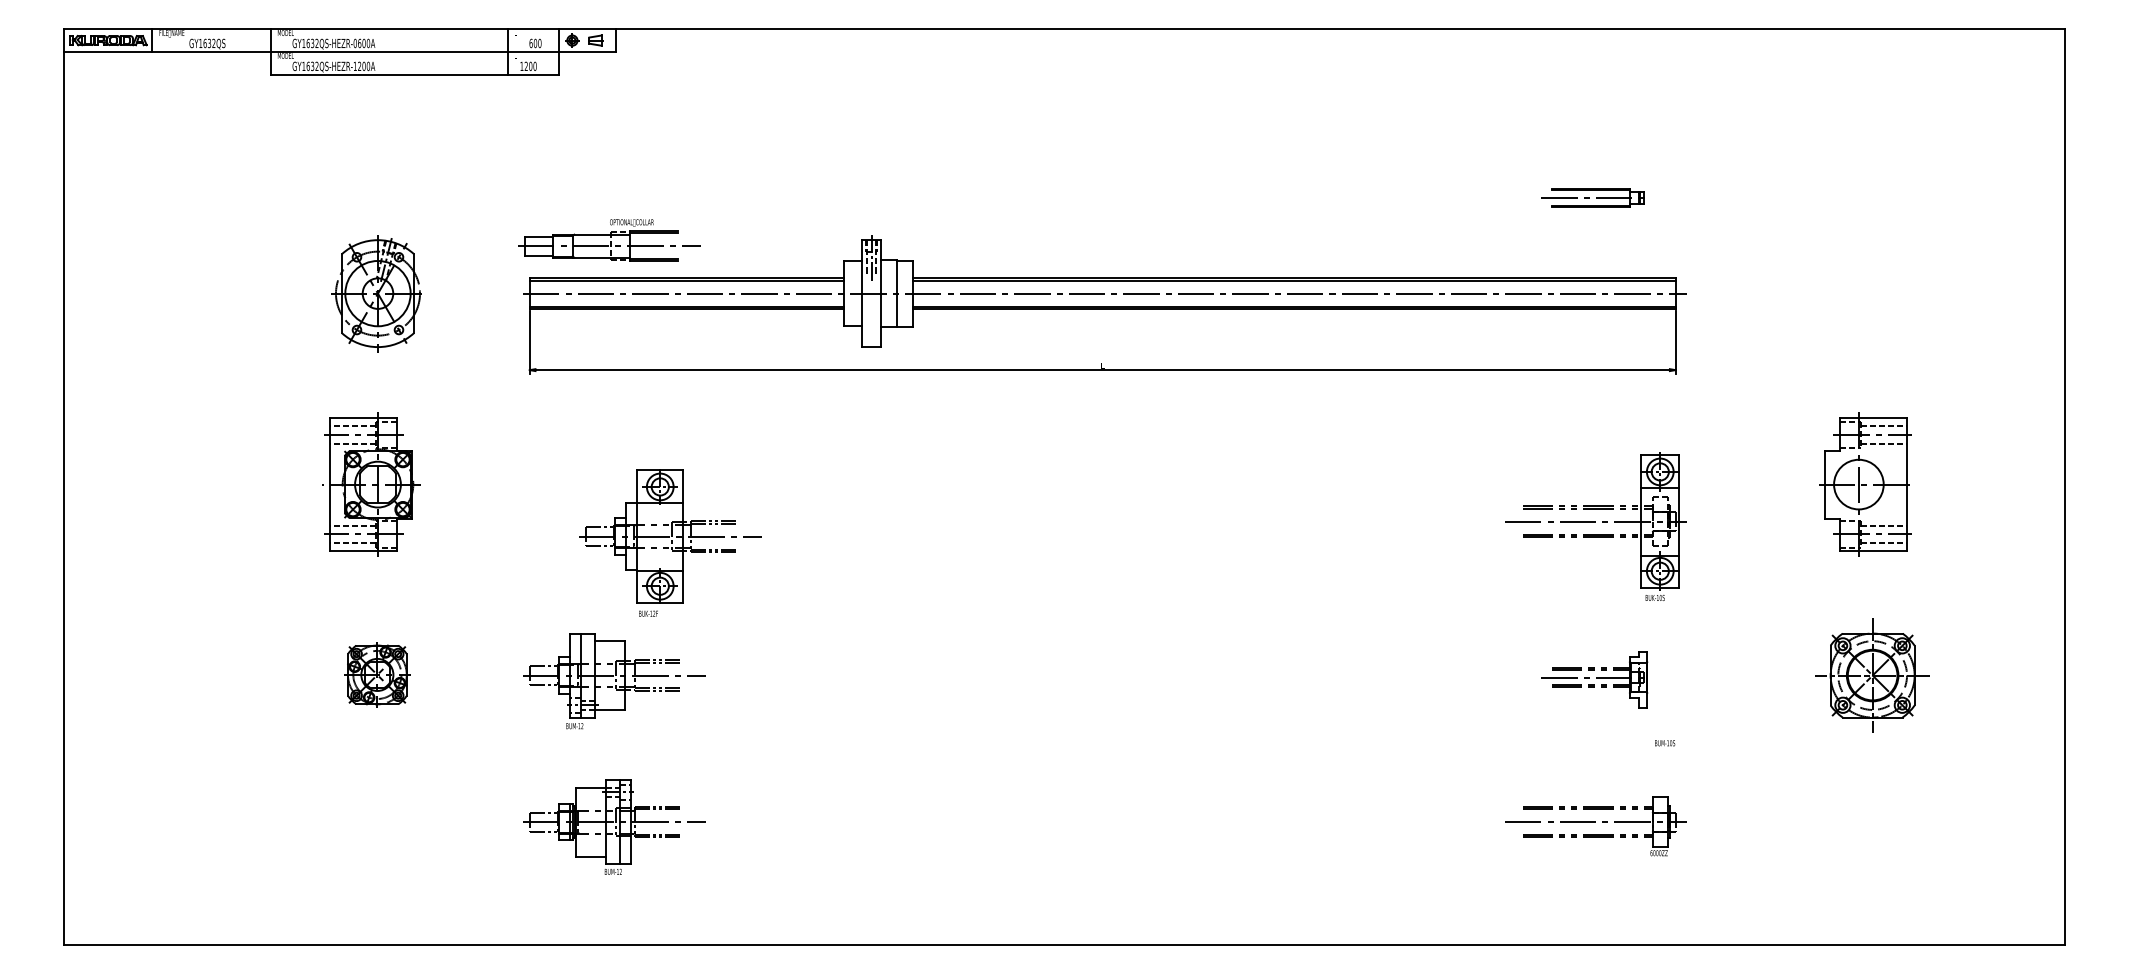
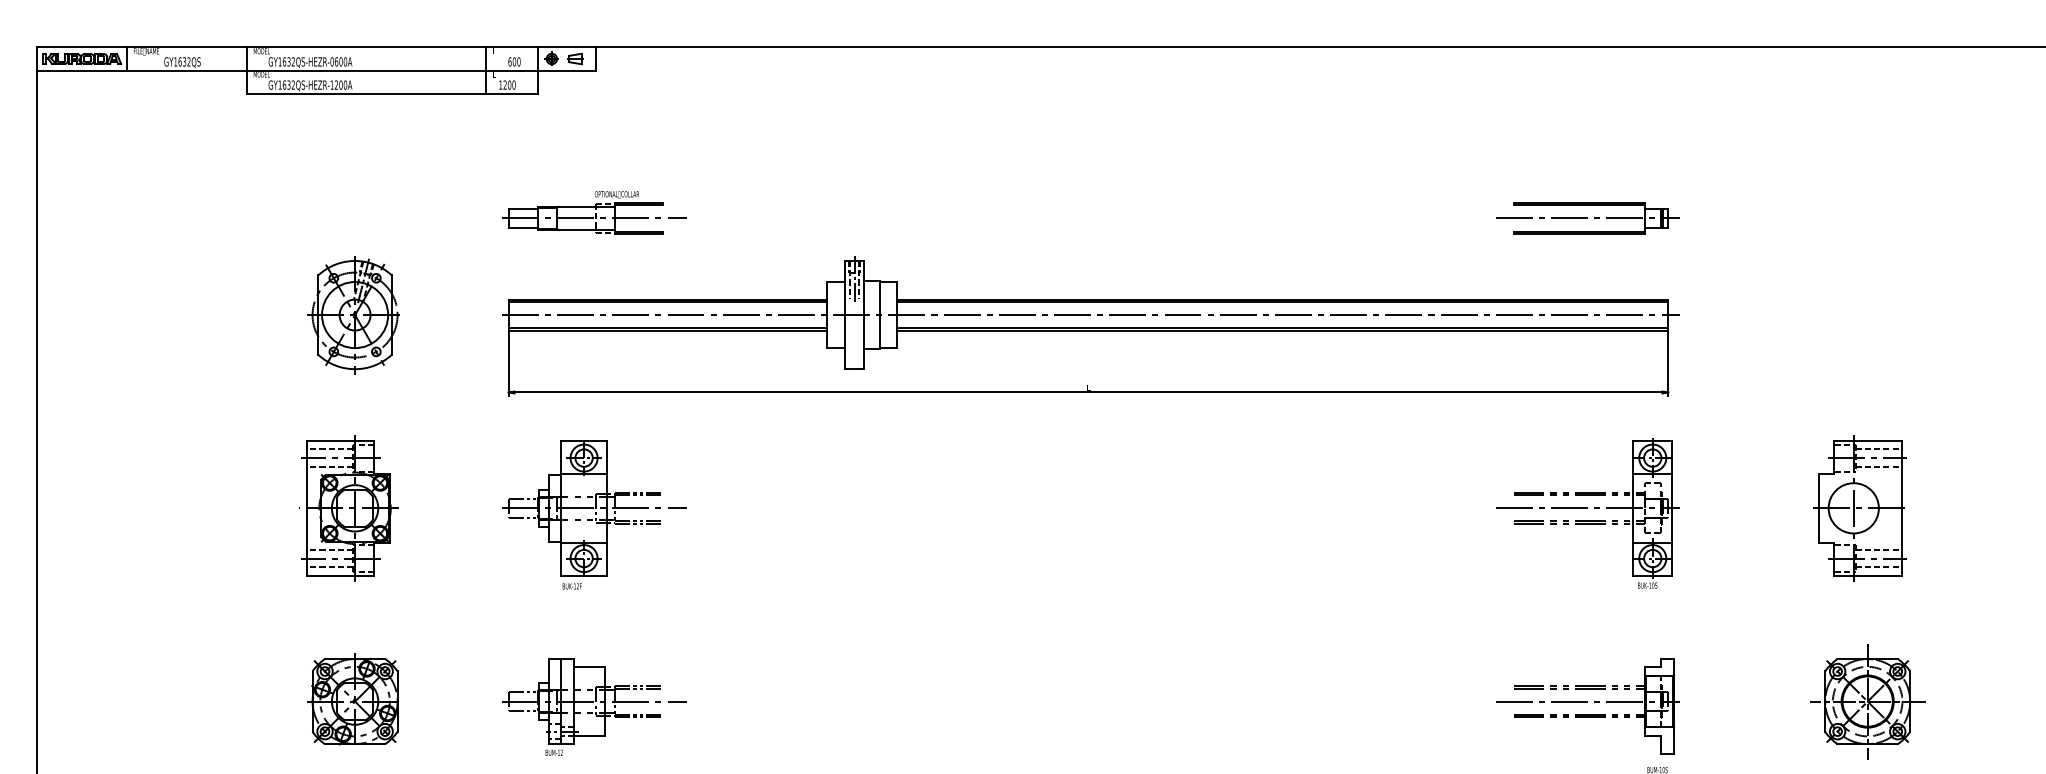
part: (1595, 197) -> (1587, 217), size x1.67
part: (609, 240) -> (594, 212), moved
part: (1595, 526) -> (1587, 513), moved
part: (670, 542) -> (594, 514), moved
part: (375, 673) -> (352, 699), size x1.43
part: (1595, 680) -> (1587, 706), size x1.67

